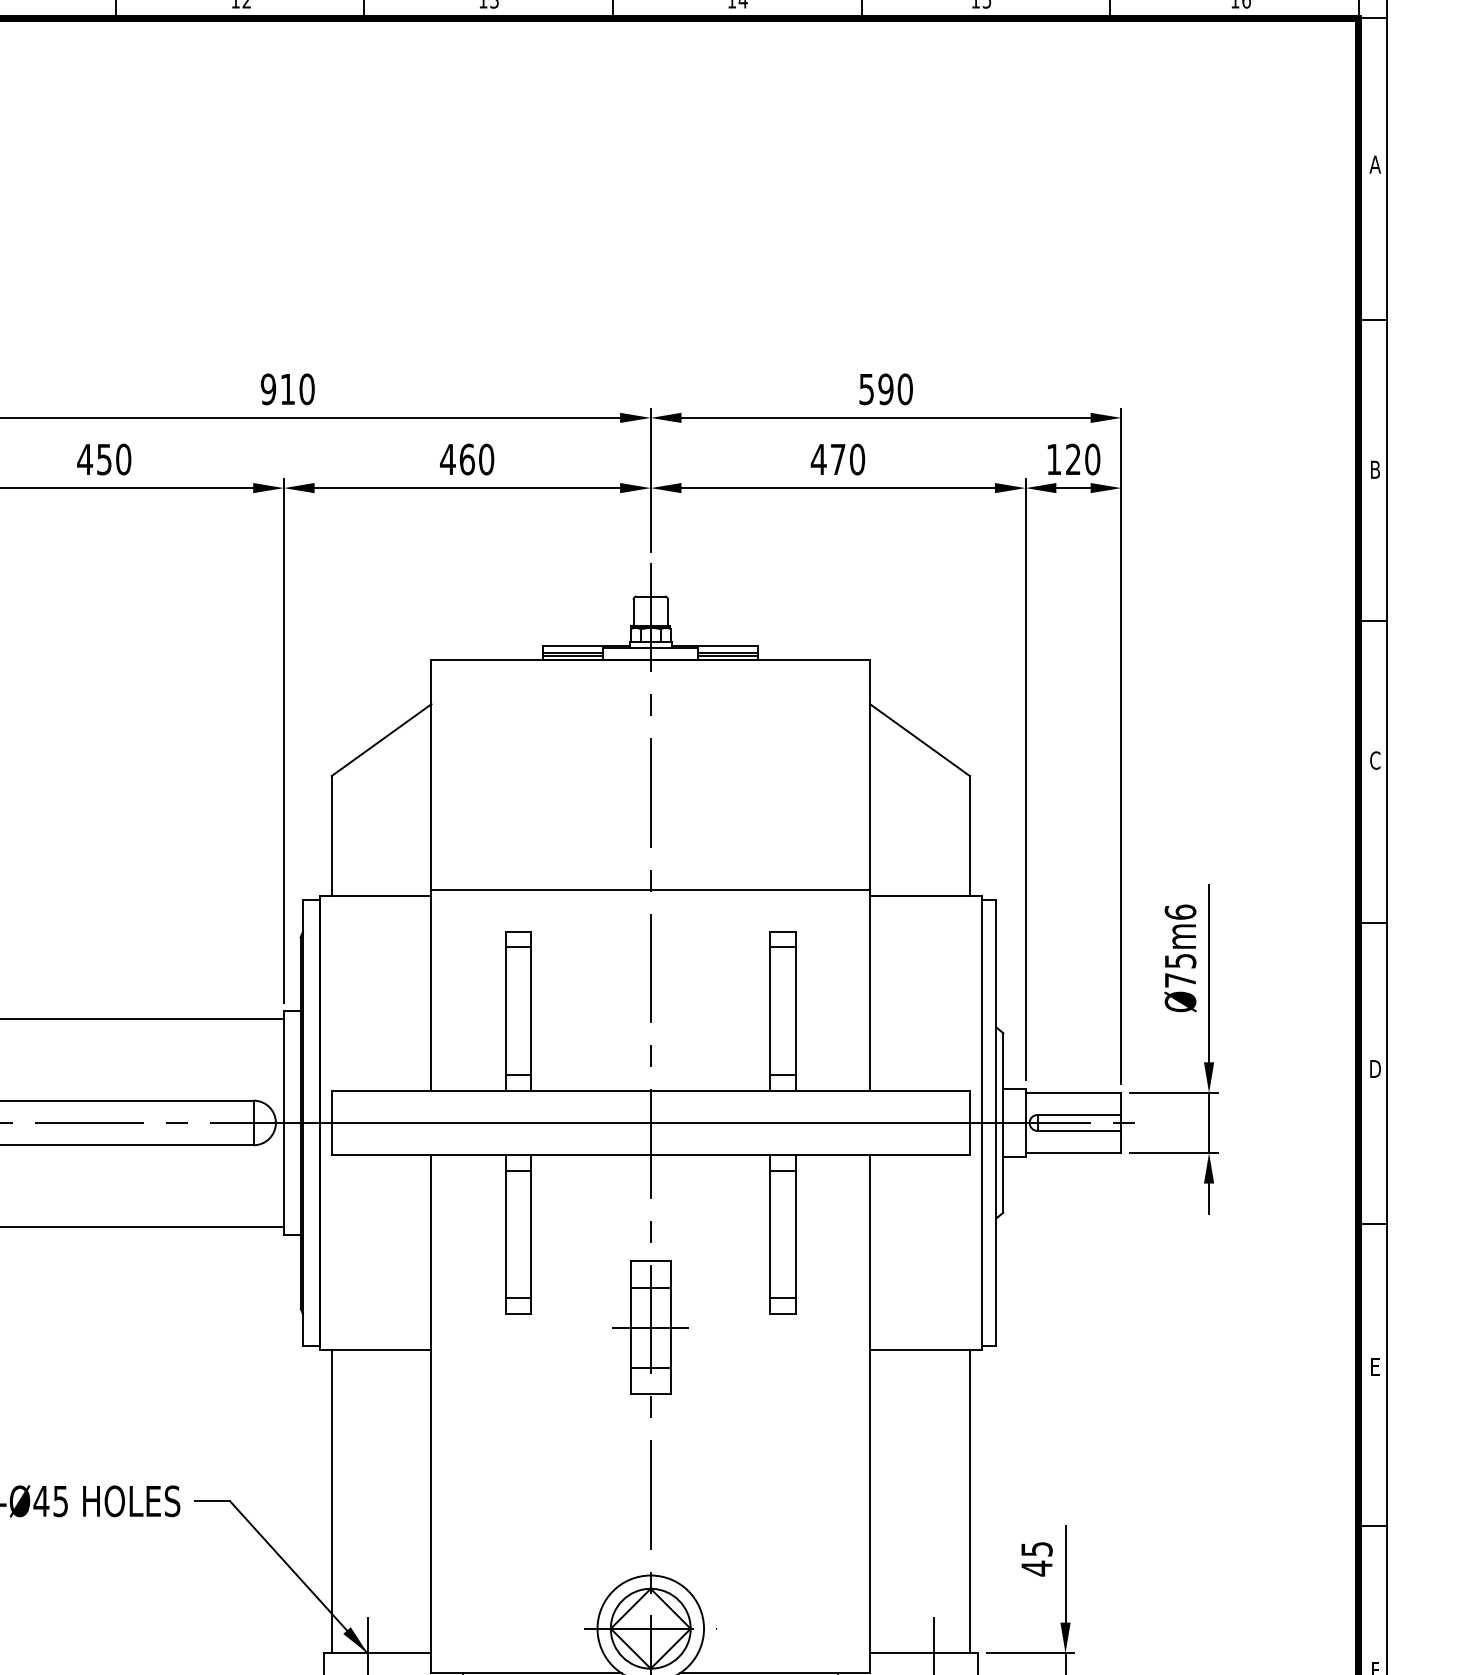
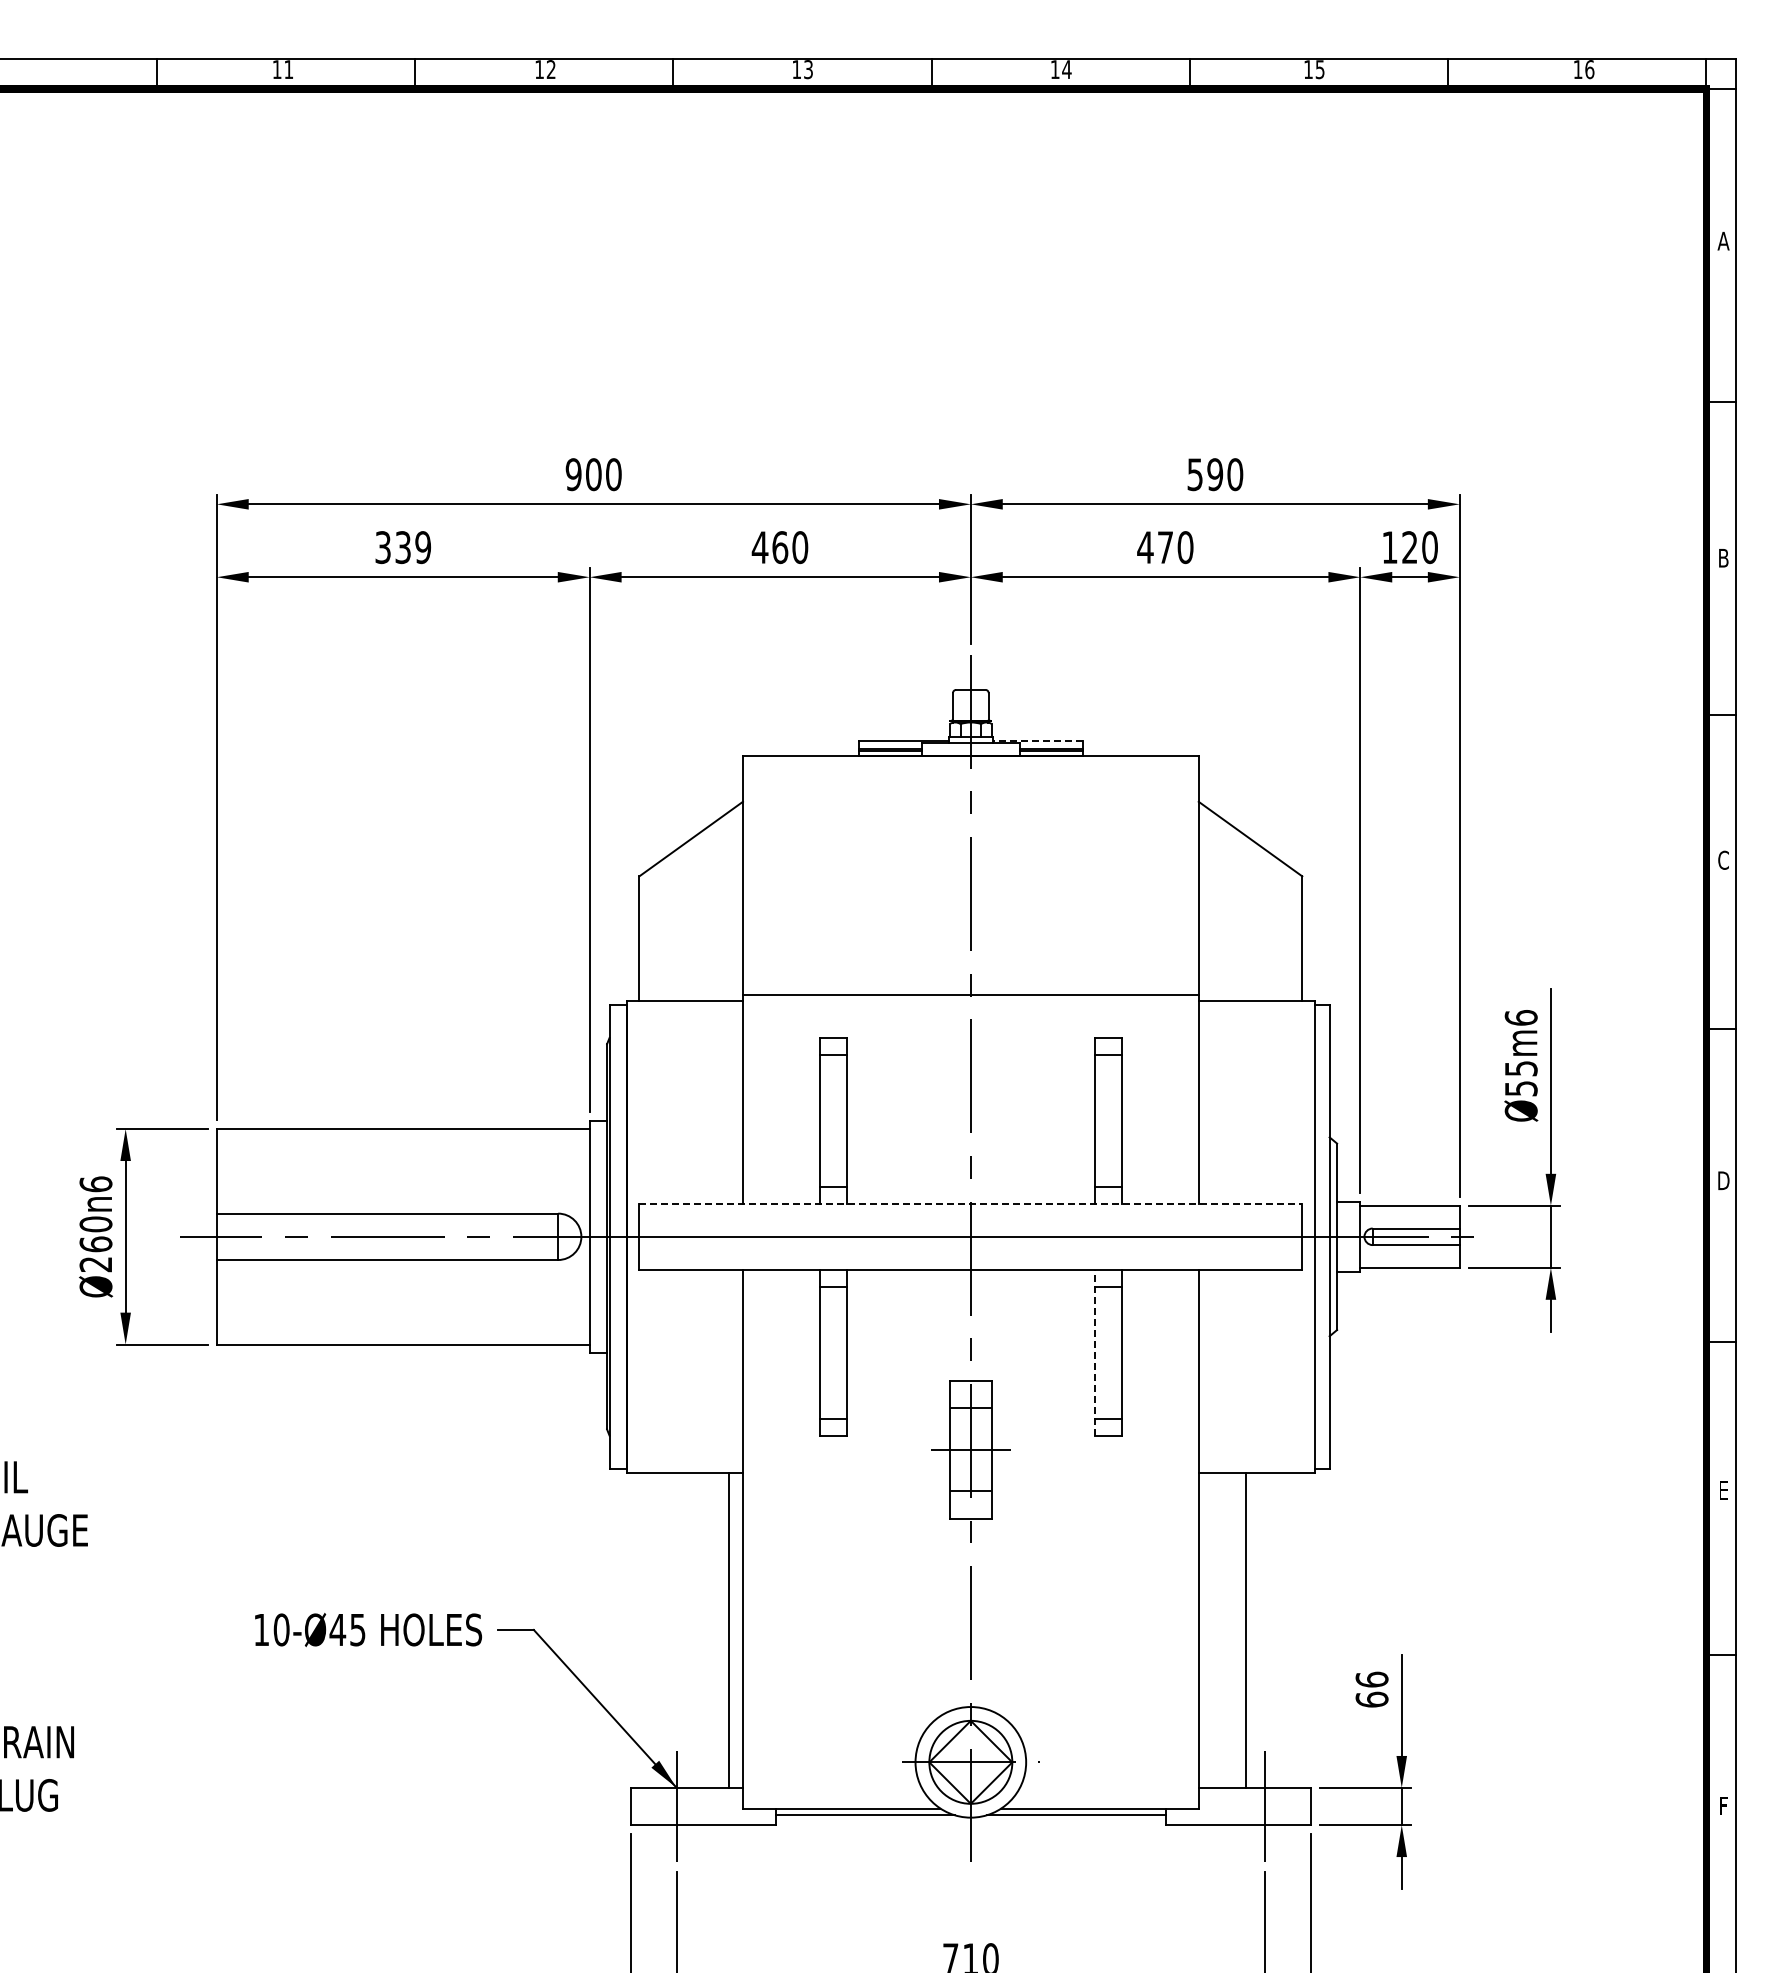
text: (287, 389) -> (593, 474), 910 -> 900
text: (103, 459) -> (402, 547), 450 -> 339
line: (714, 646) -> (1037, 741), solid -> dashed
text: (1180, 980) -> (1521, 1088), Ø75m6 -> Ø55m6
line: (651, 1090) -> (971, 1203), solid -> dashed
line: (770, 1234) -> (1095, 1352), solid -> dashed
line: (331, 1500) -> (729, 1629), moved
line: (969, 1500) -> (1246, 1629), moved
text: (1036, 1558) -> (1371, 1689), 45 -> 66

